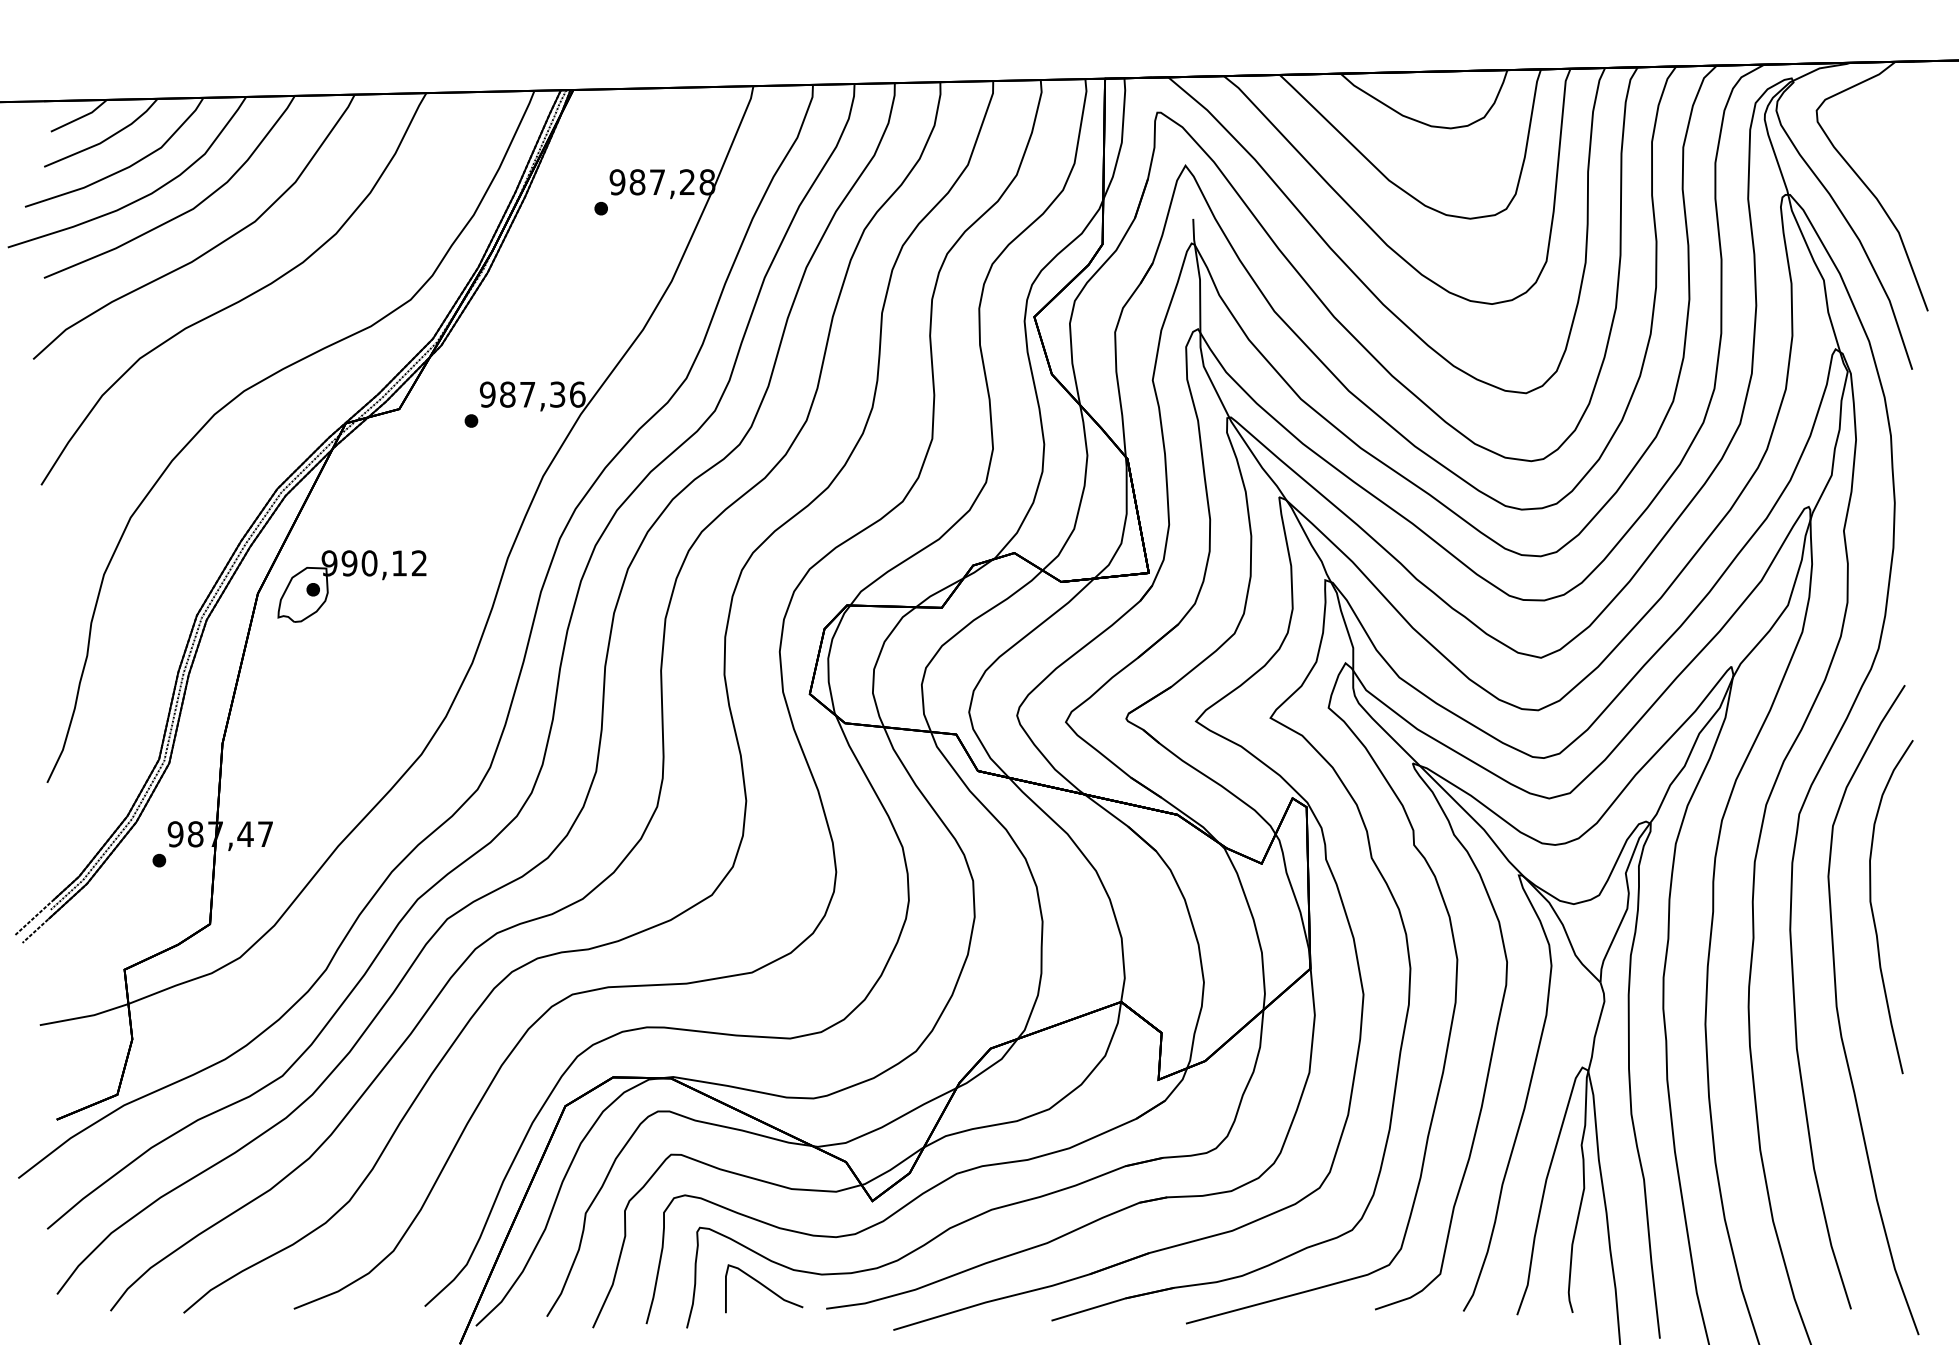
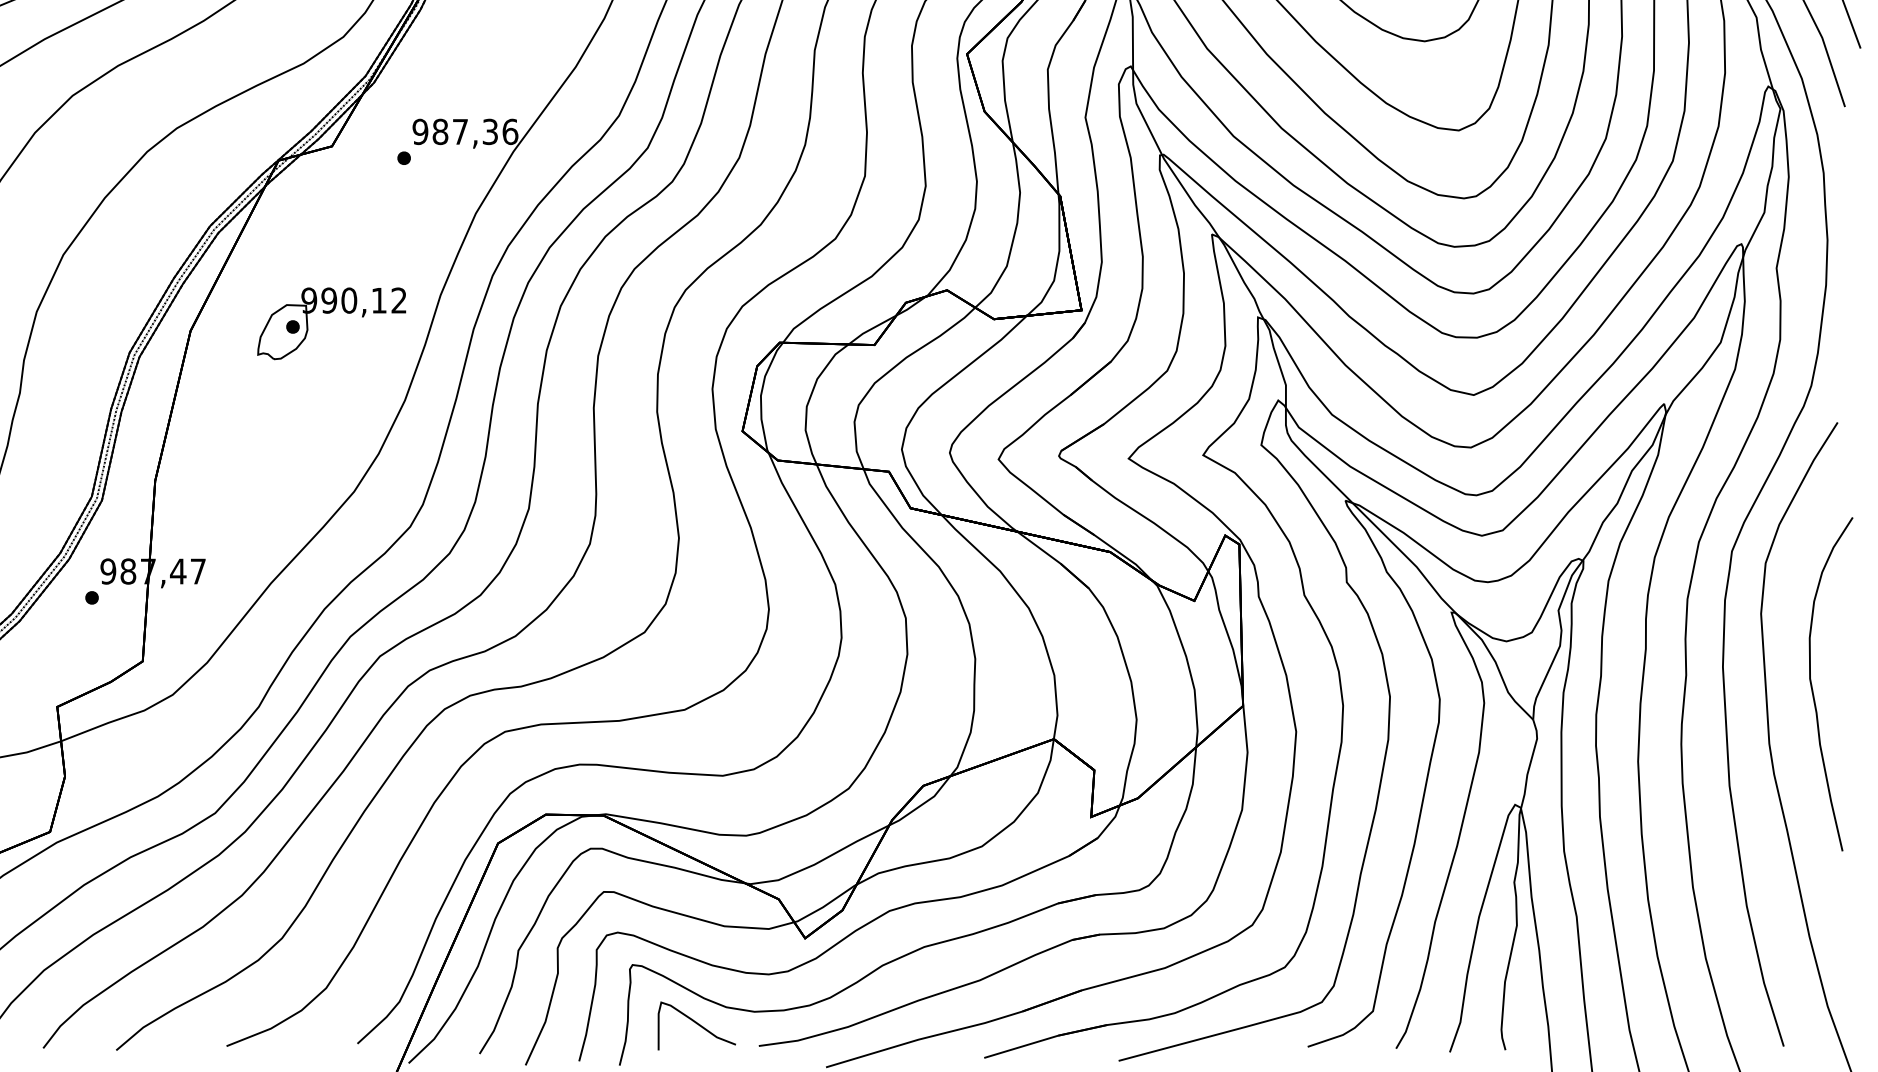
part: (350, 576) -> (330, 313), moved
curve: (1873, 911) -> (1813, 688), moved

